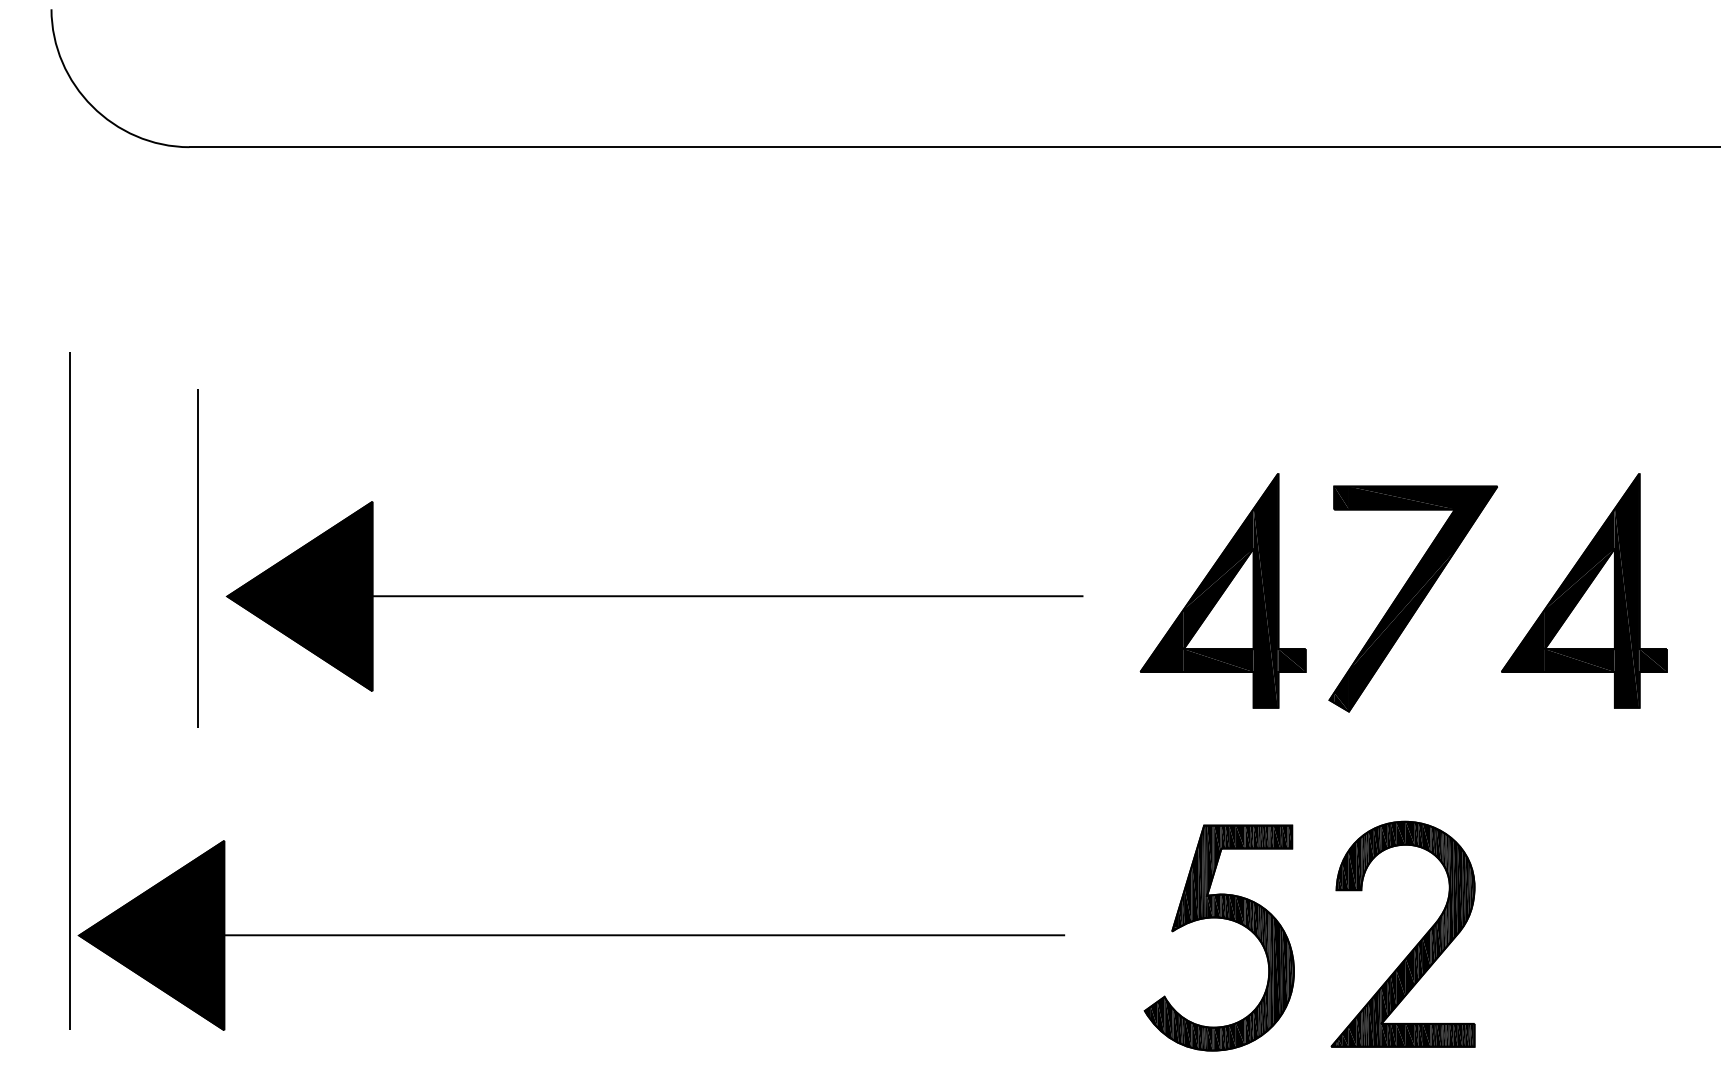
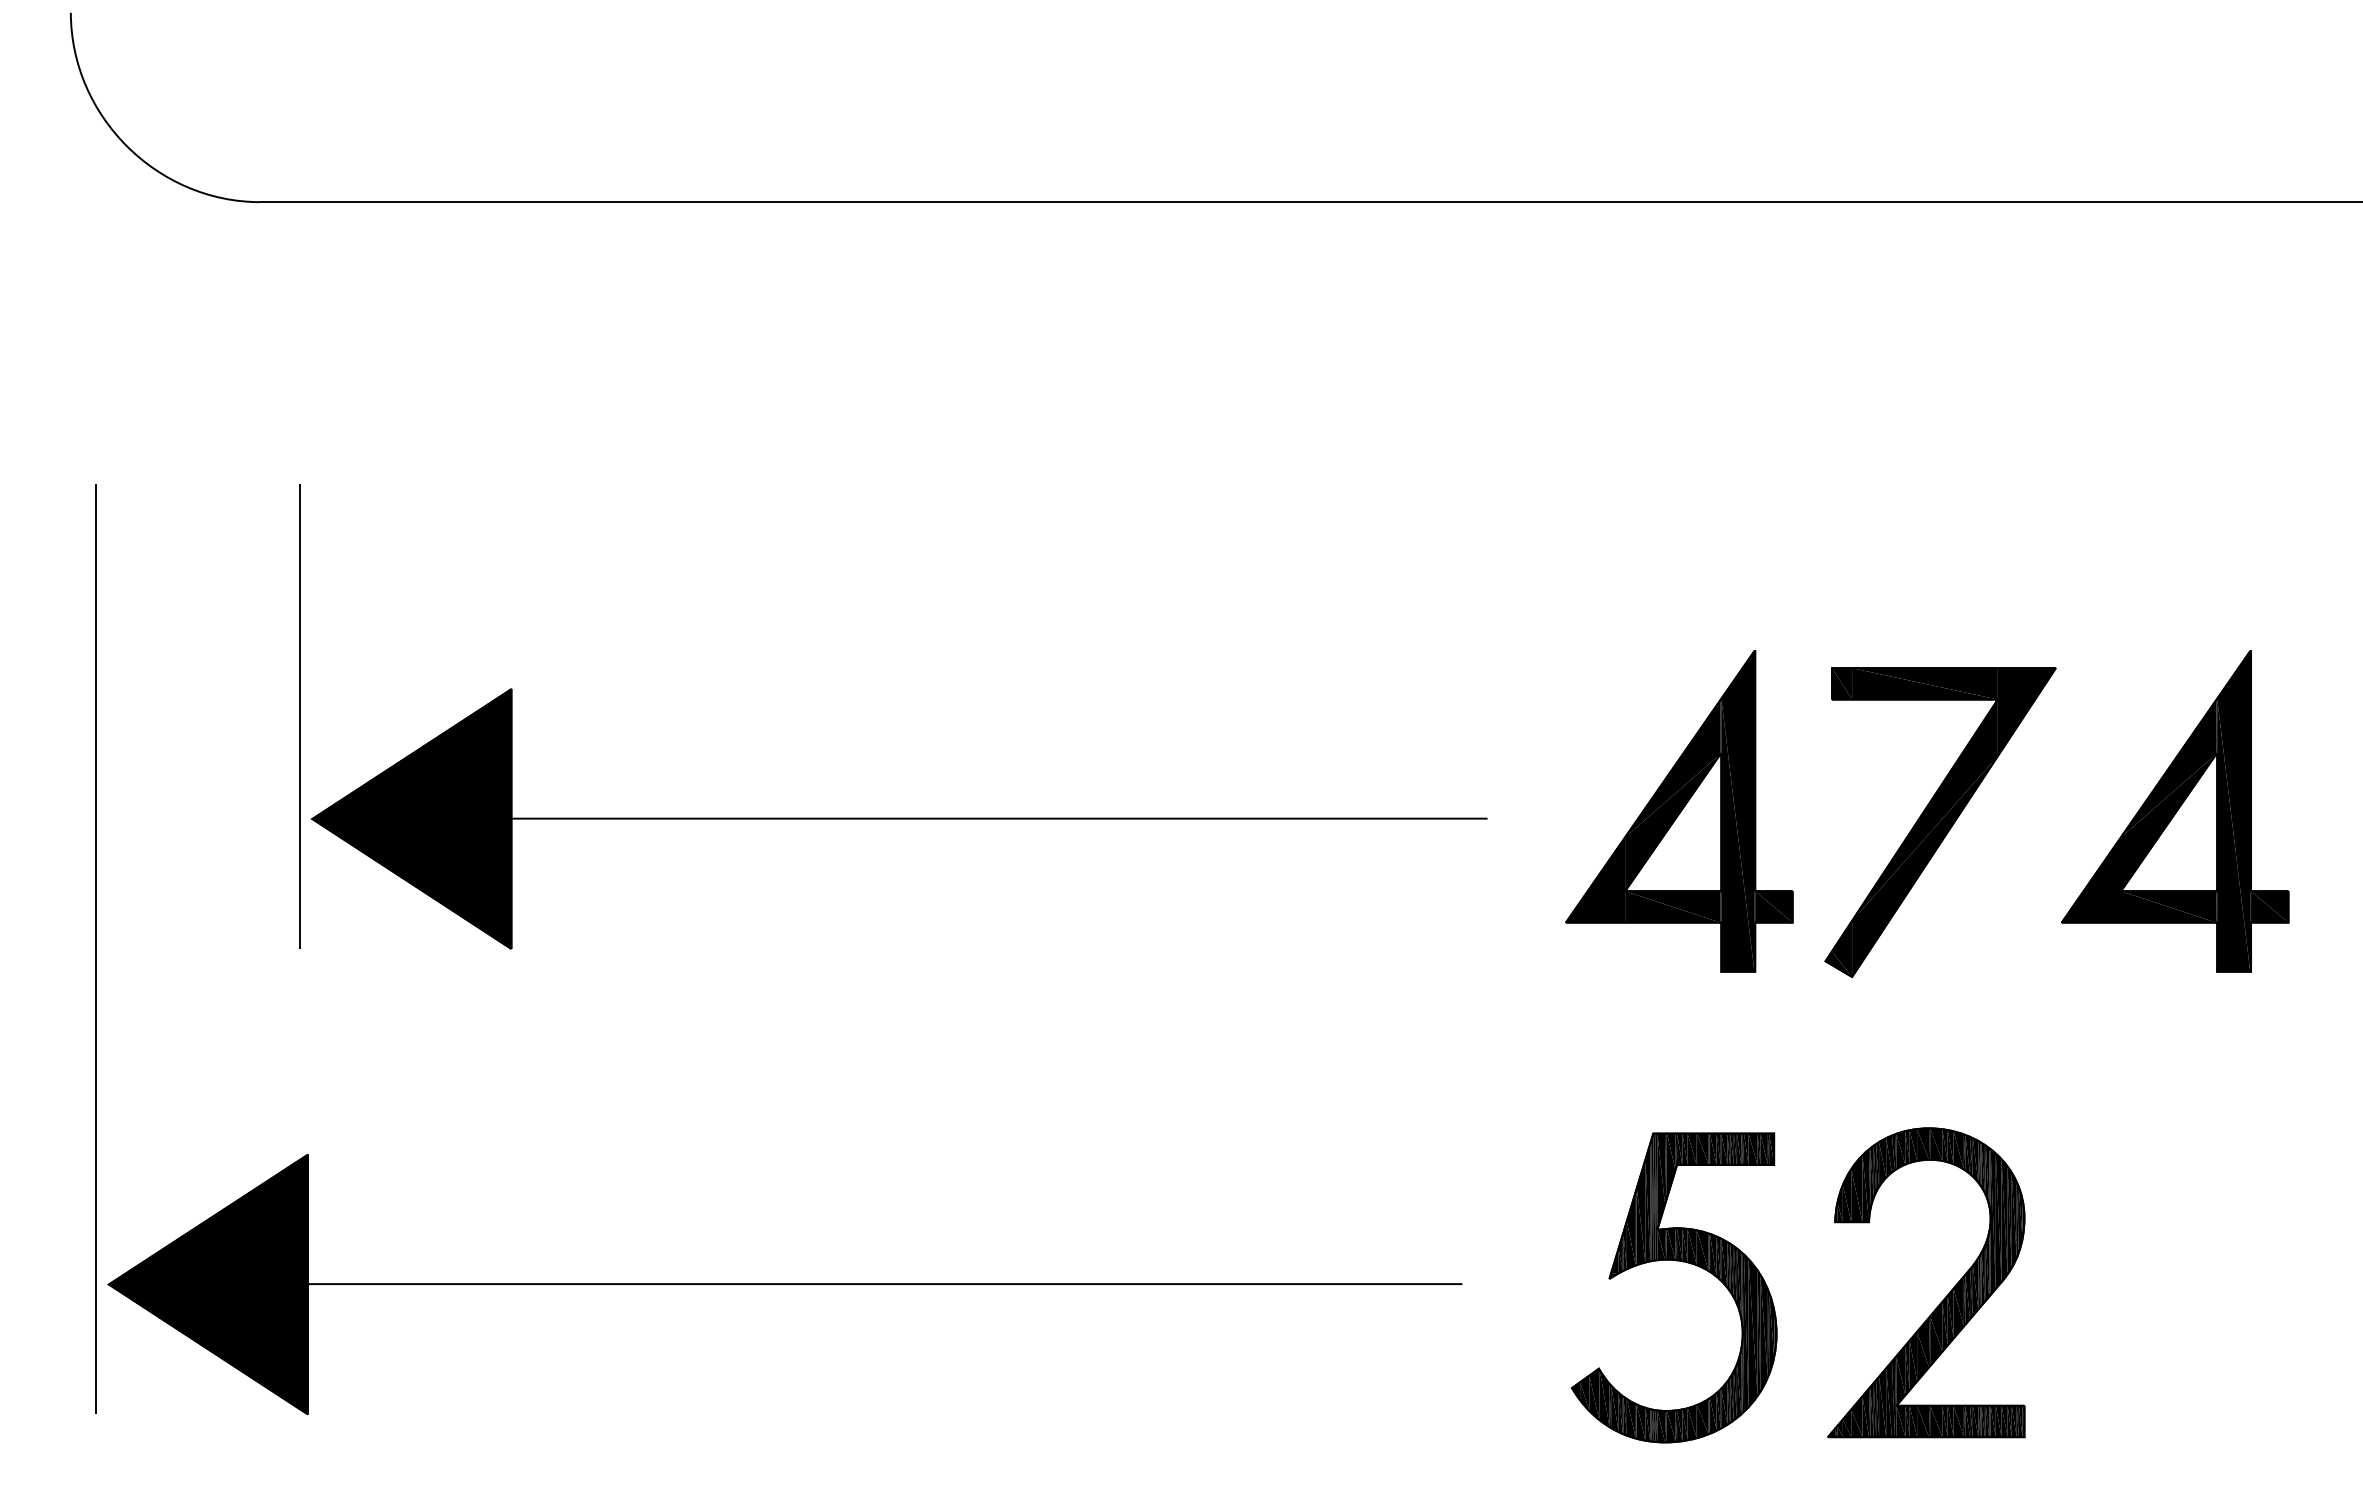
line: (197, 558) -> (299, 716), moved

